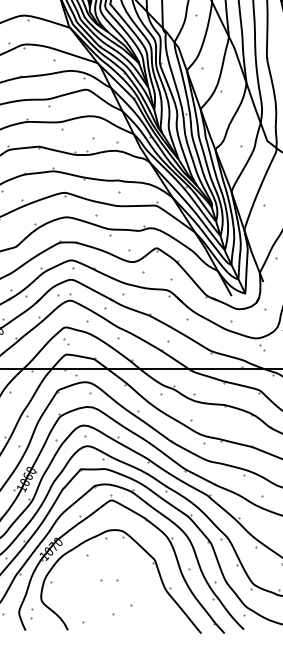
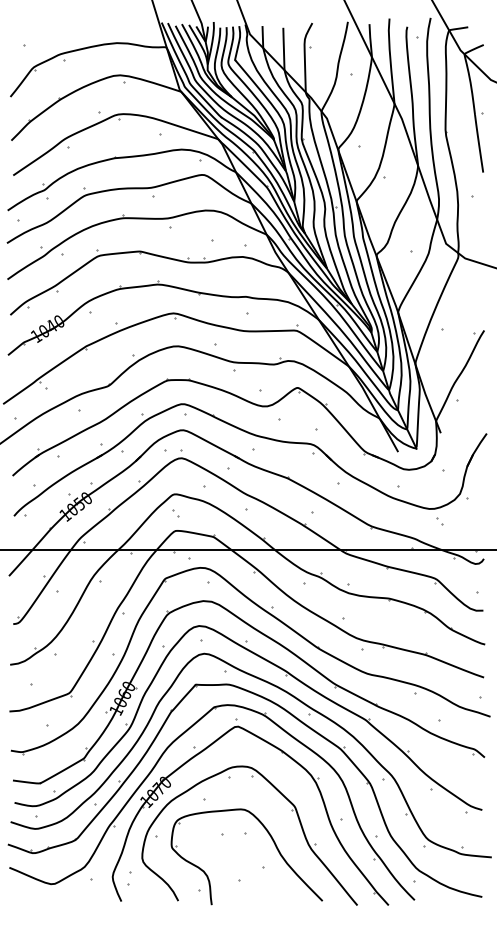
part: (138, 585) -> (272, 841), added

